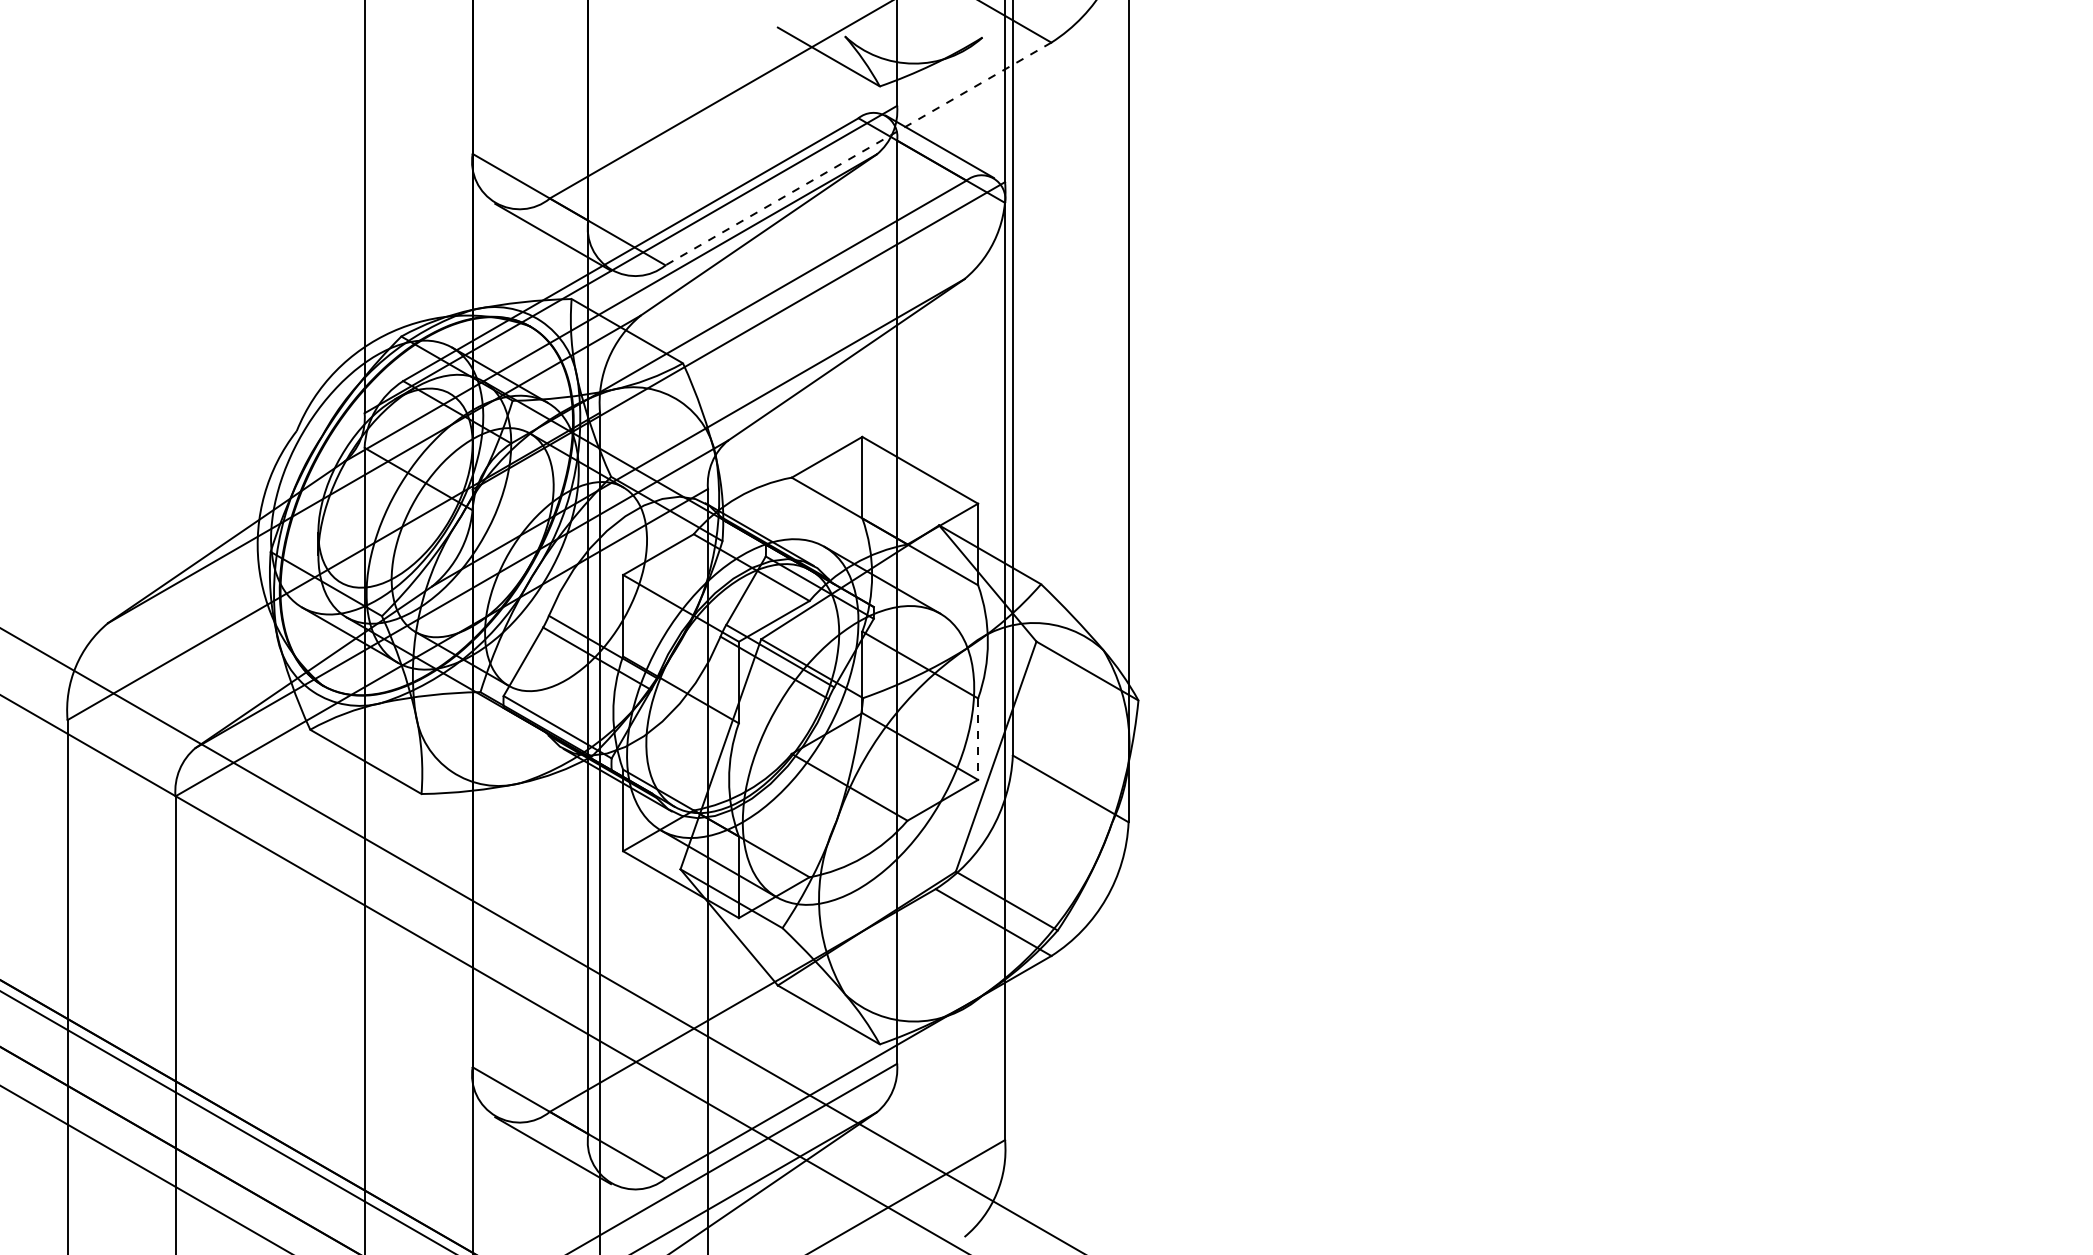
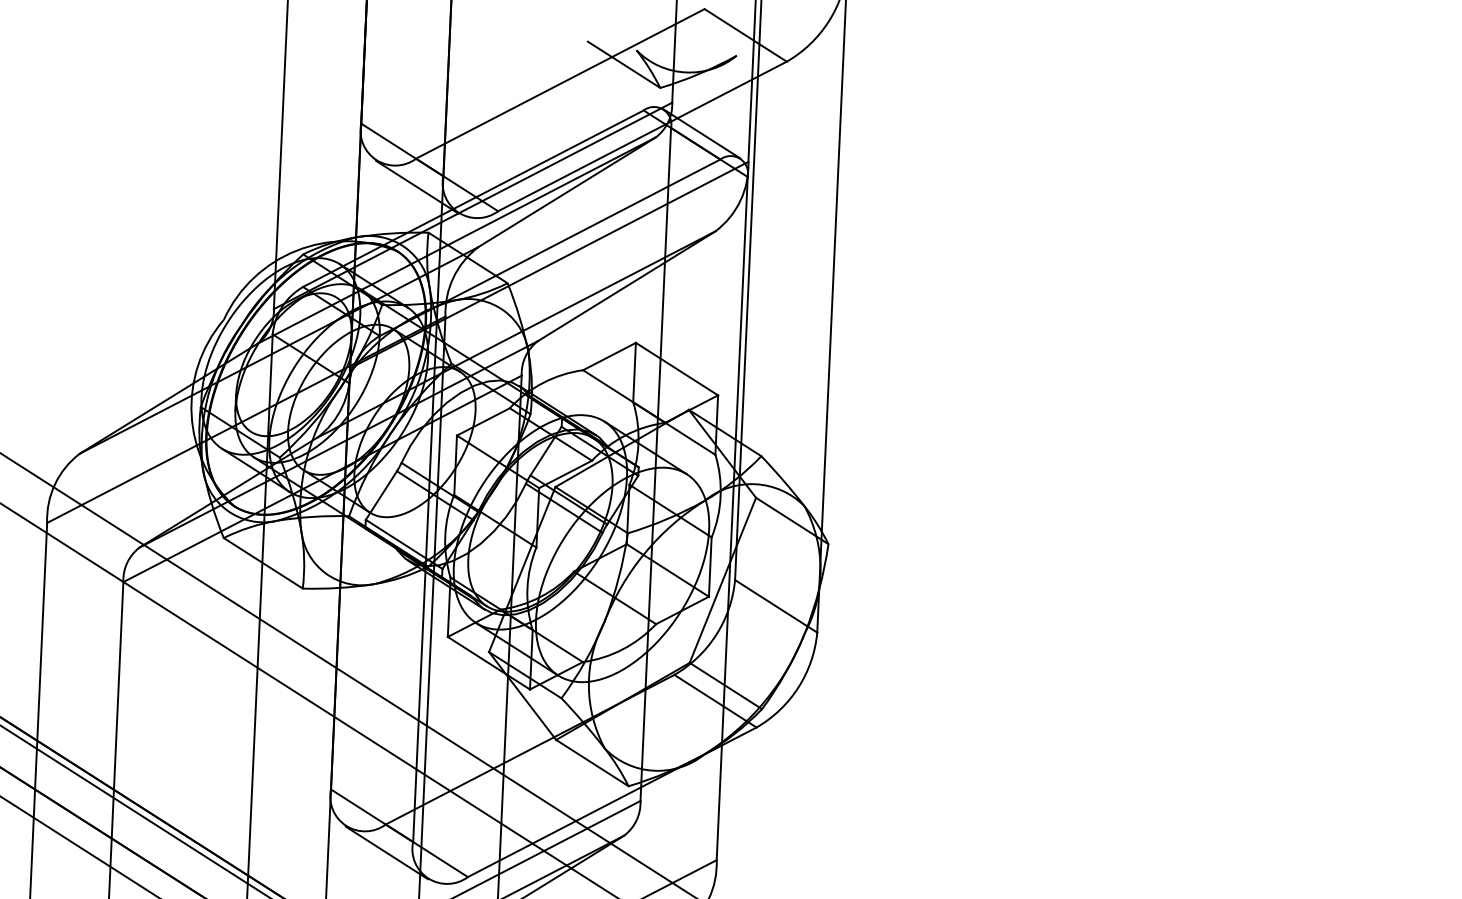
line: (858, 153) -> (642, 136), dashed -> solid
line: (978, 739) -> (710, 567), dashed -> solid

